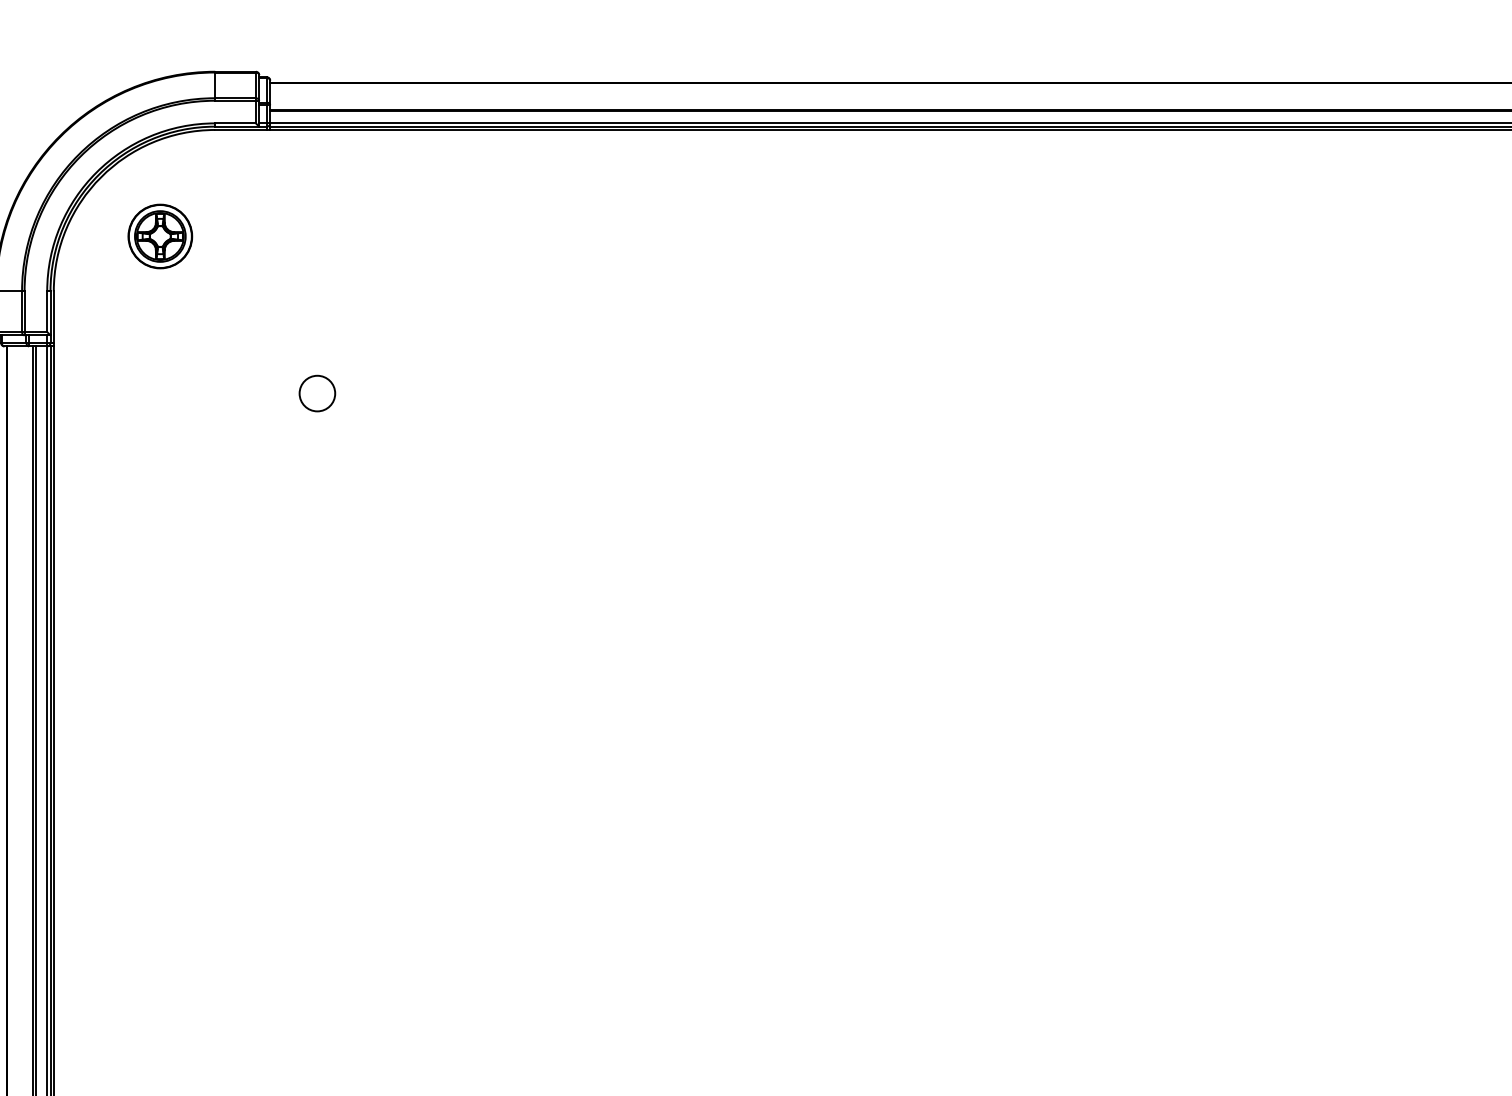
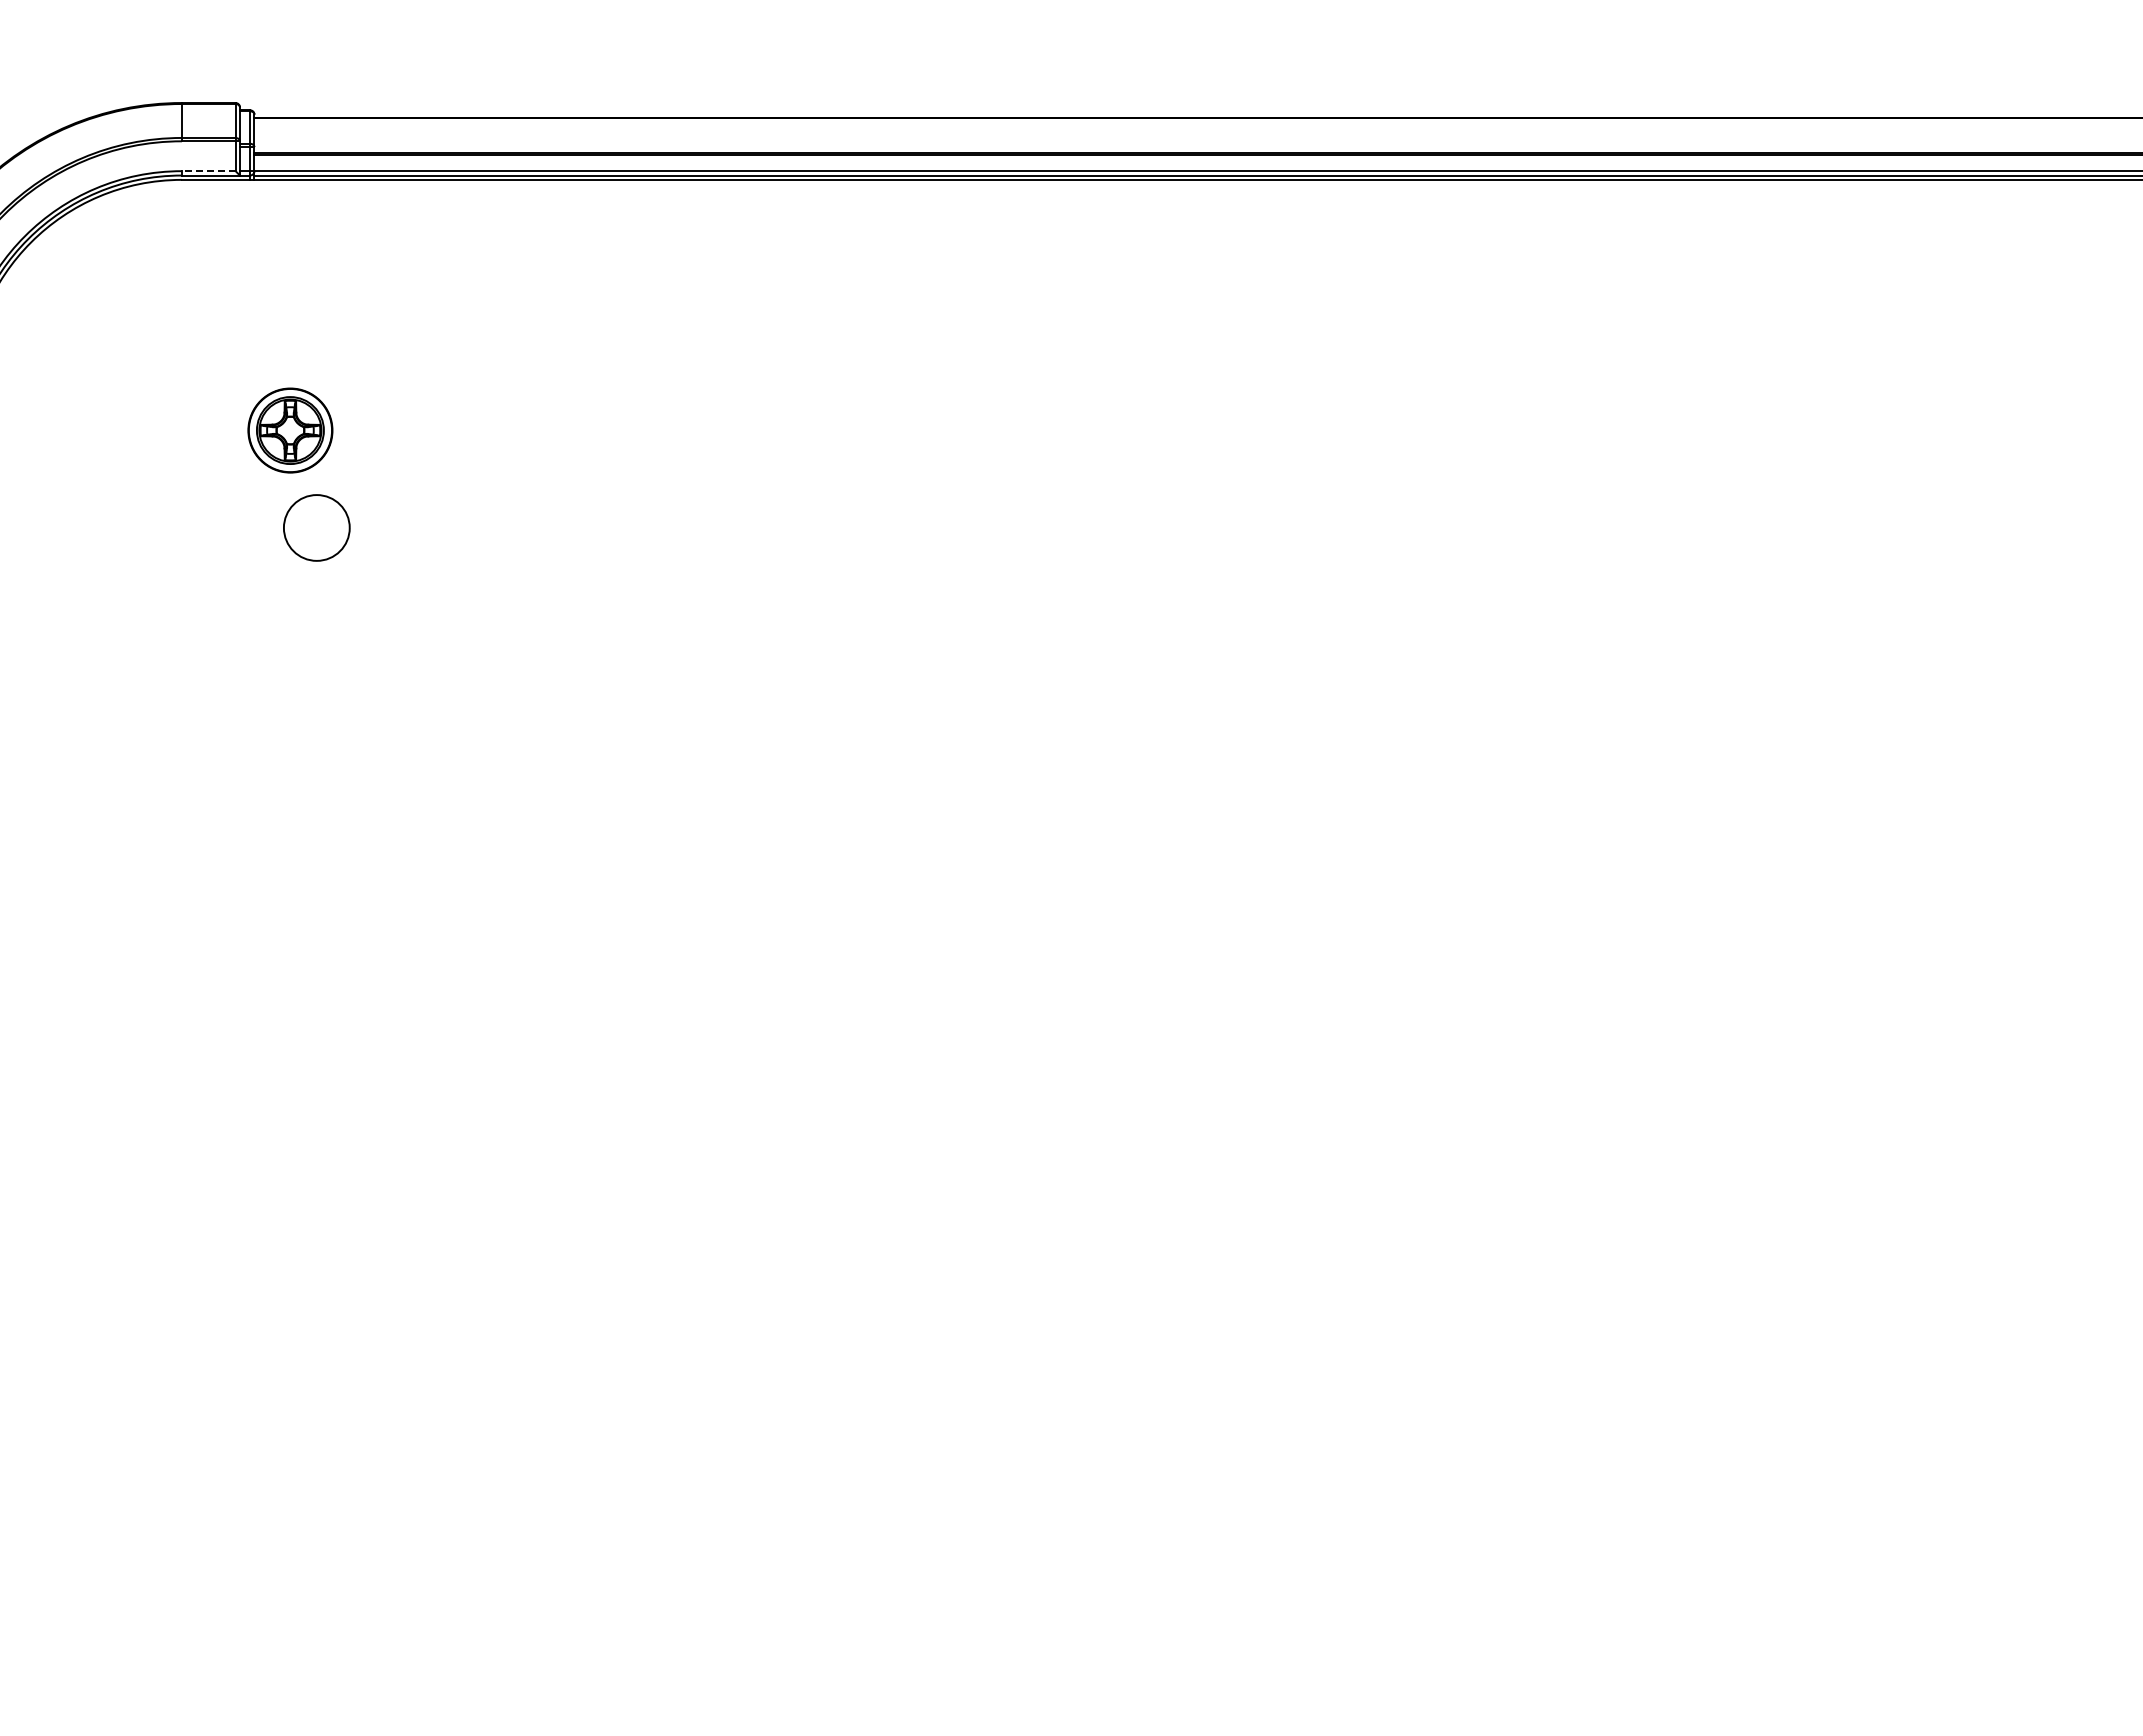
line: (235, 123) -> (208, 171), solid -> dashed
part: (160, 236) -> (290, 430), moved
circle: (317, 393) -> (316, 527), size x1.4

